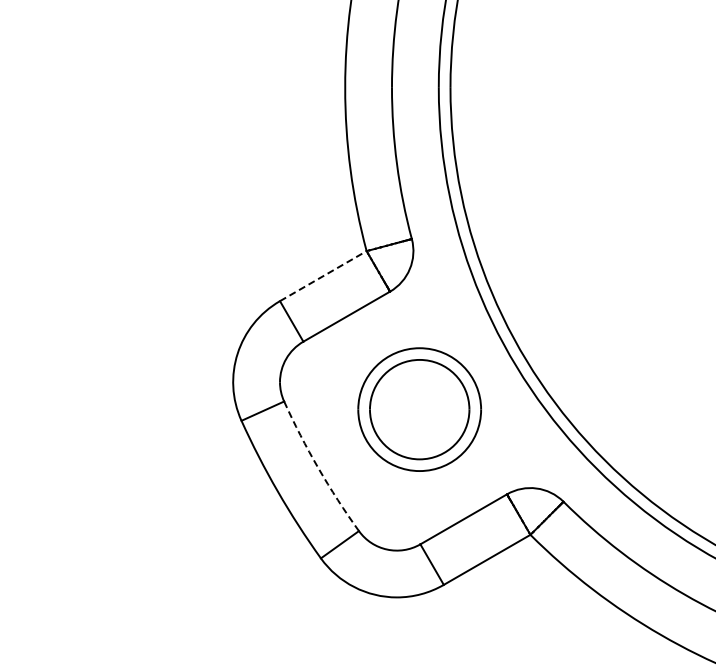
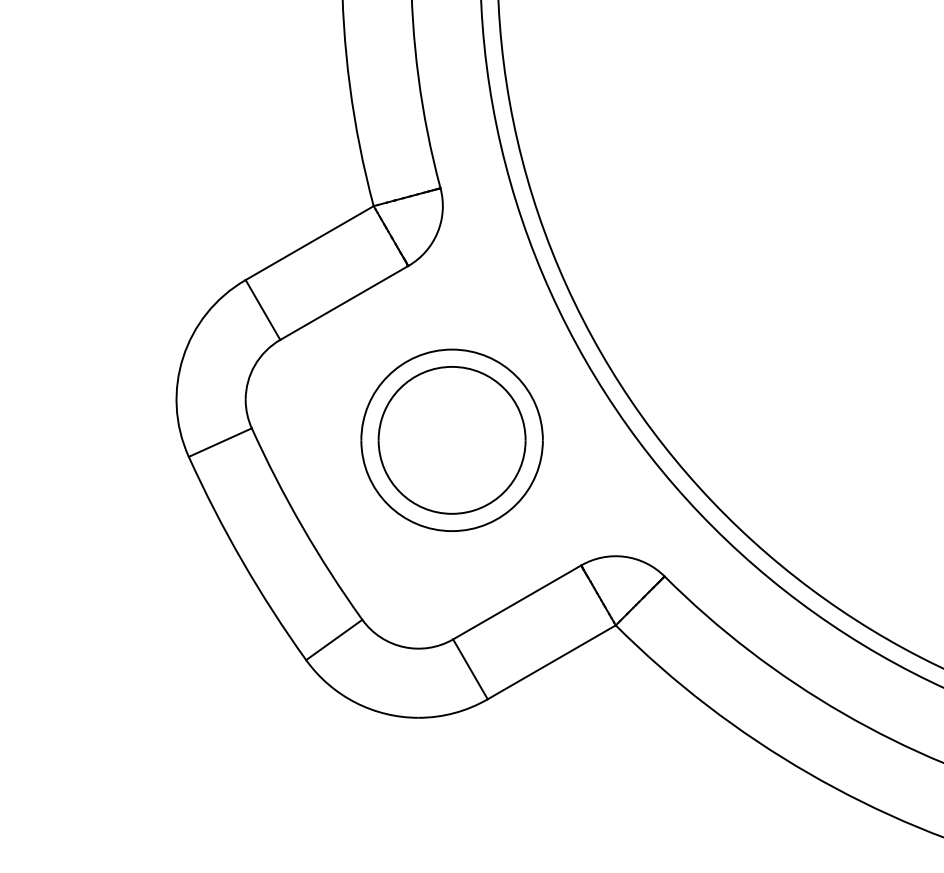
line: (323, 275) -> (309, 242), dashed -> solid
arc: (318, 468) -> (302, 527), dashed -> solid

